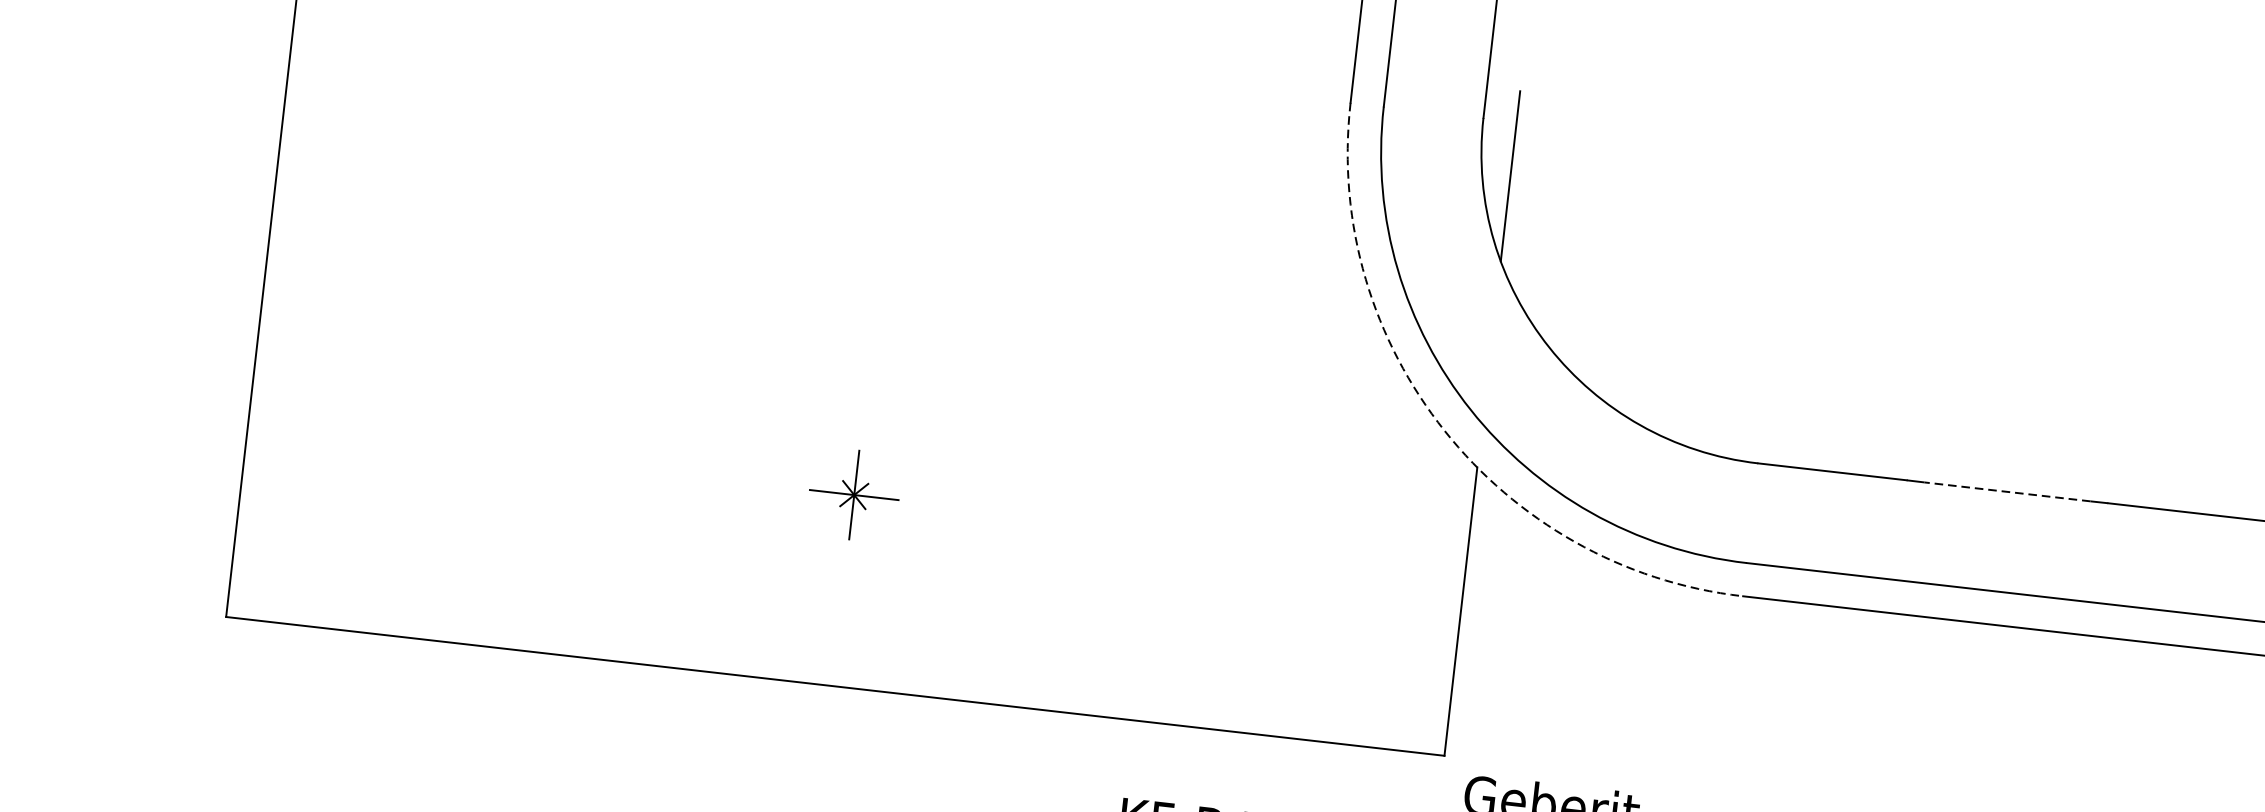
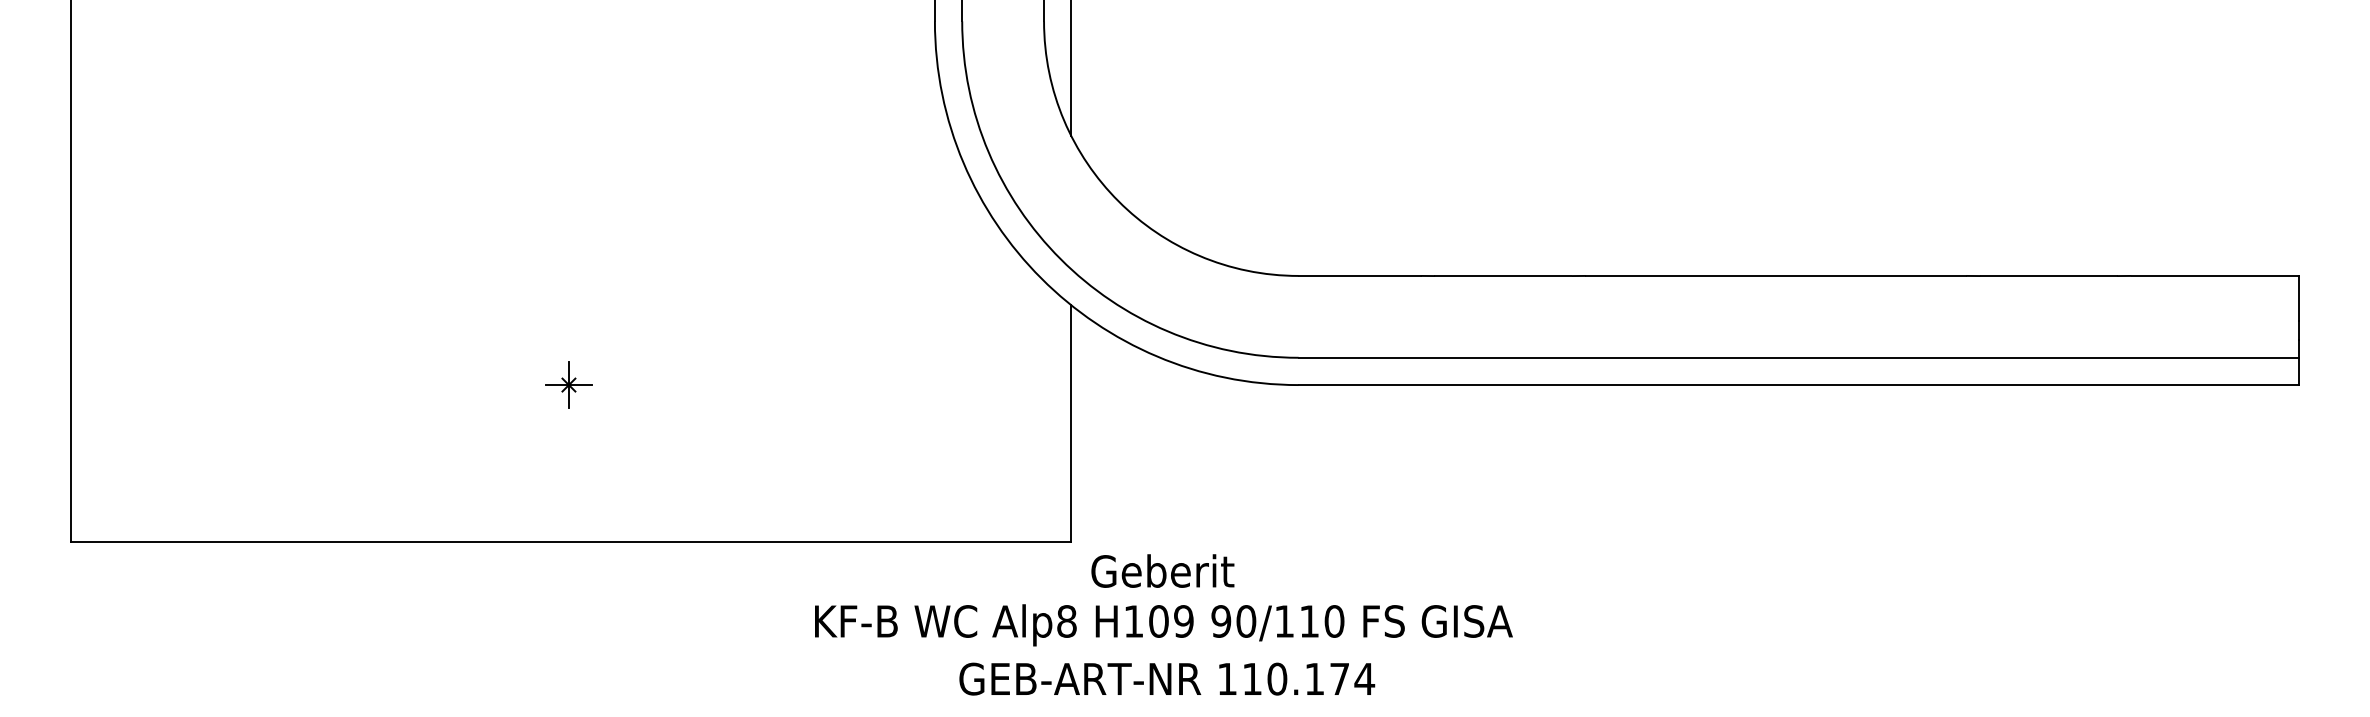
arc: (1444, 430) -> (1041, 278), dashed -> solid
line: (2006, 492) -> (1502, 276), dashed -> solid
part: (853, 494) -> (568, 384), size x0.62

